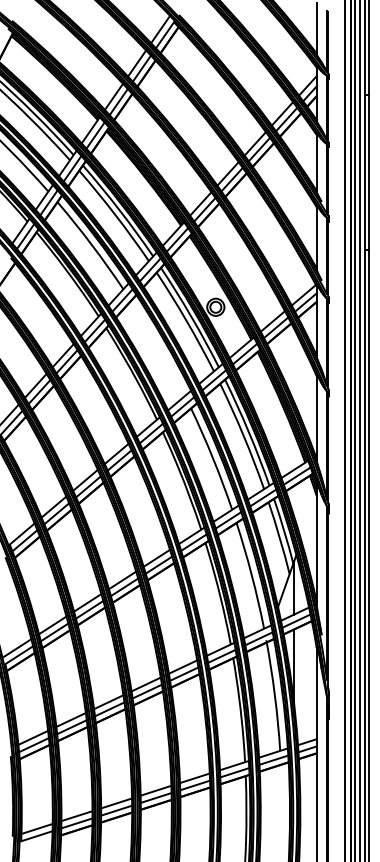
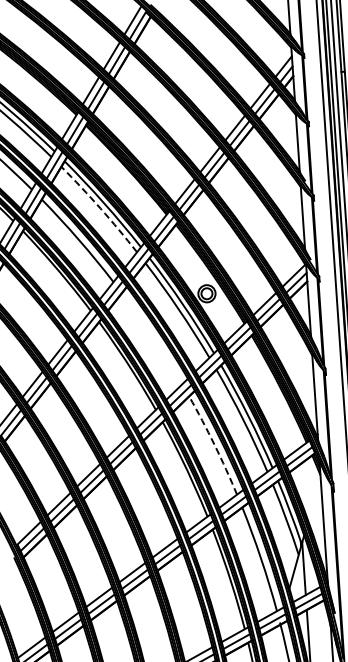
arc: (115, 214) -> (100, 208), solid -> dashed
arc: (213, 458) -> (214, 444), solid -> dashed

